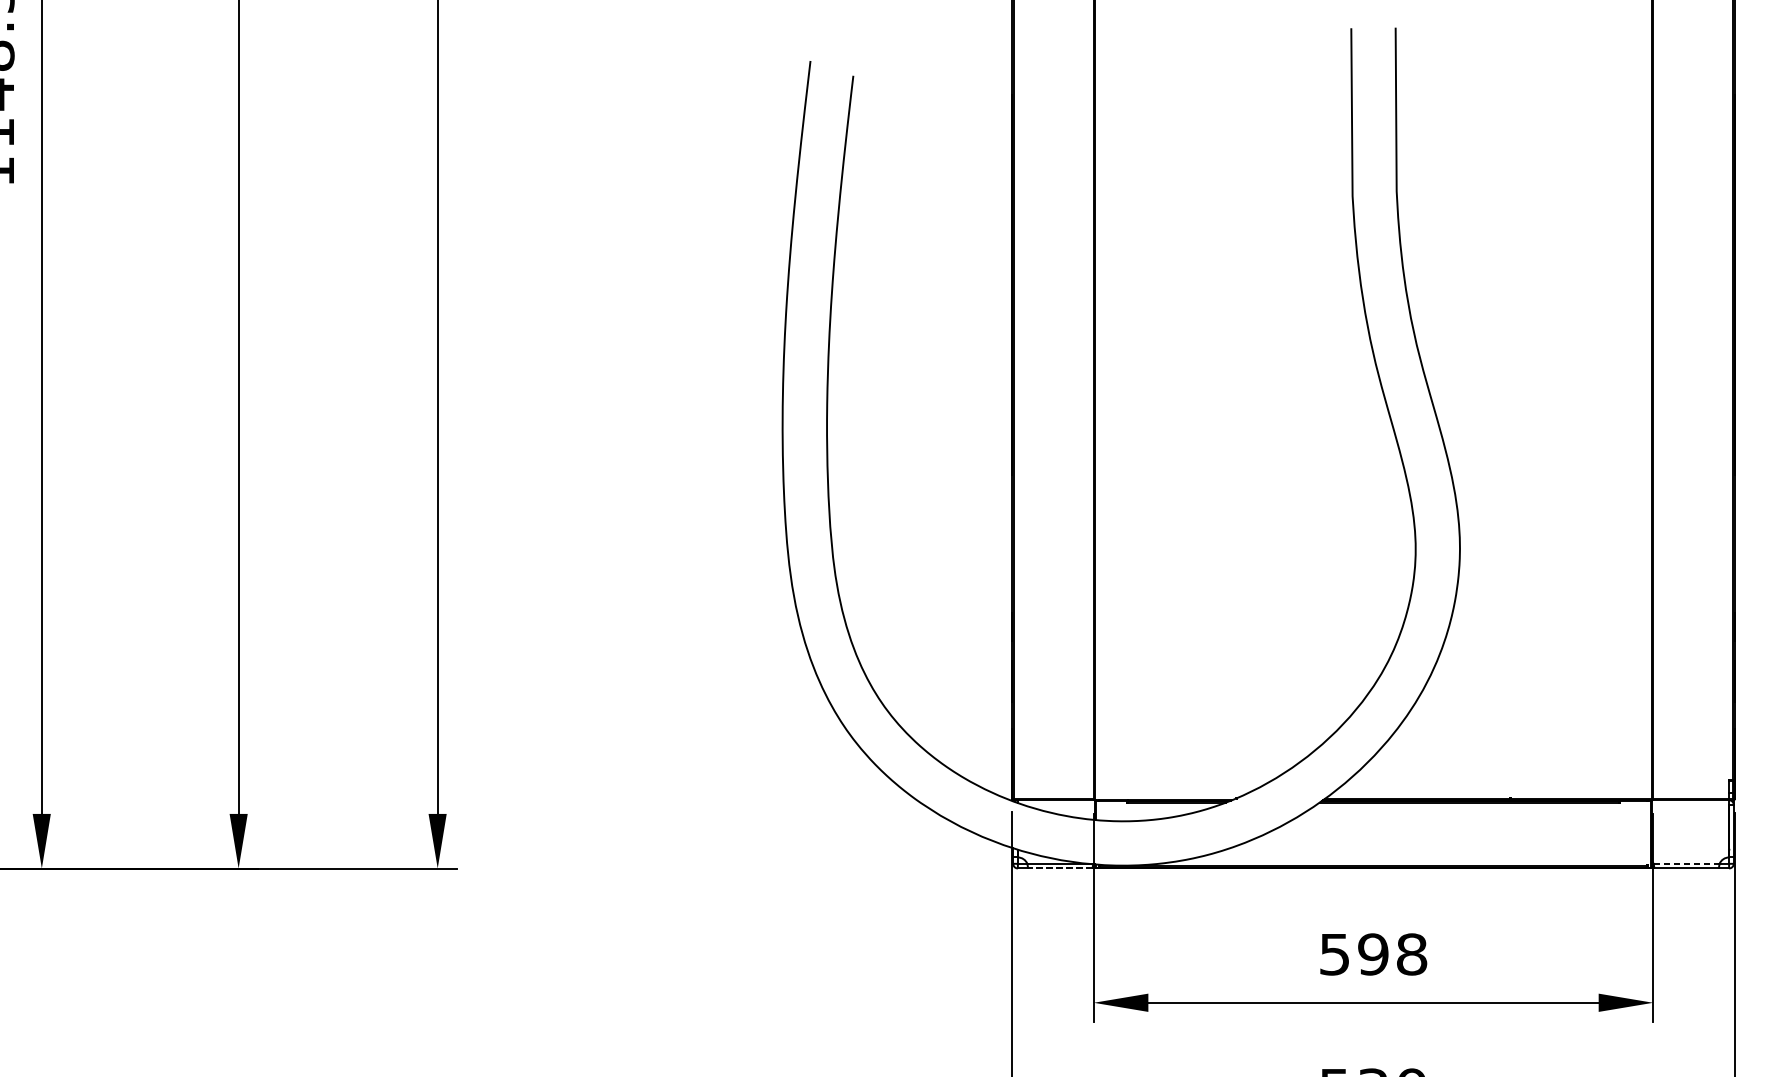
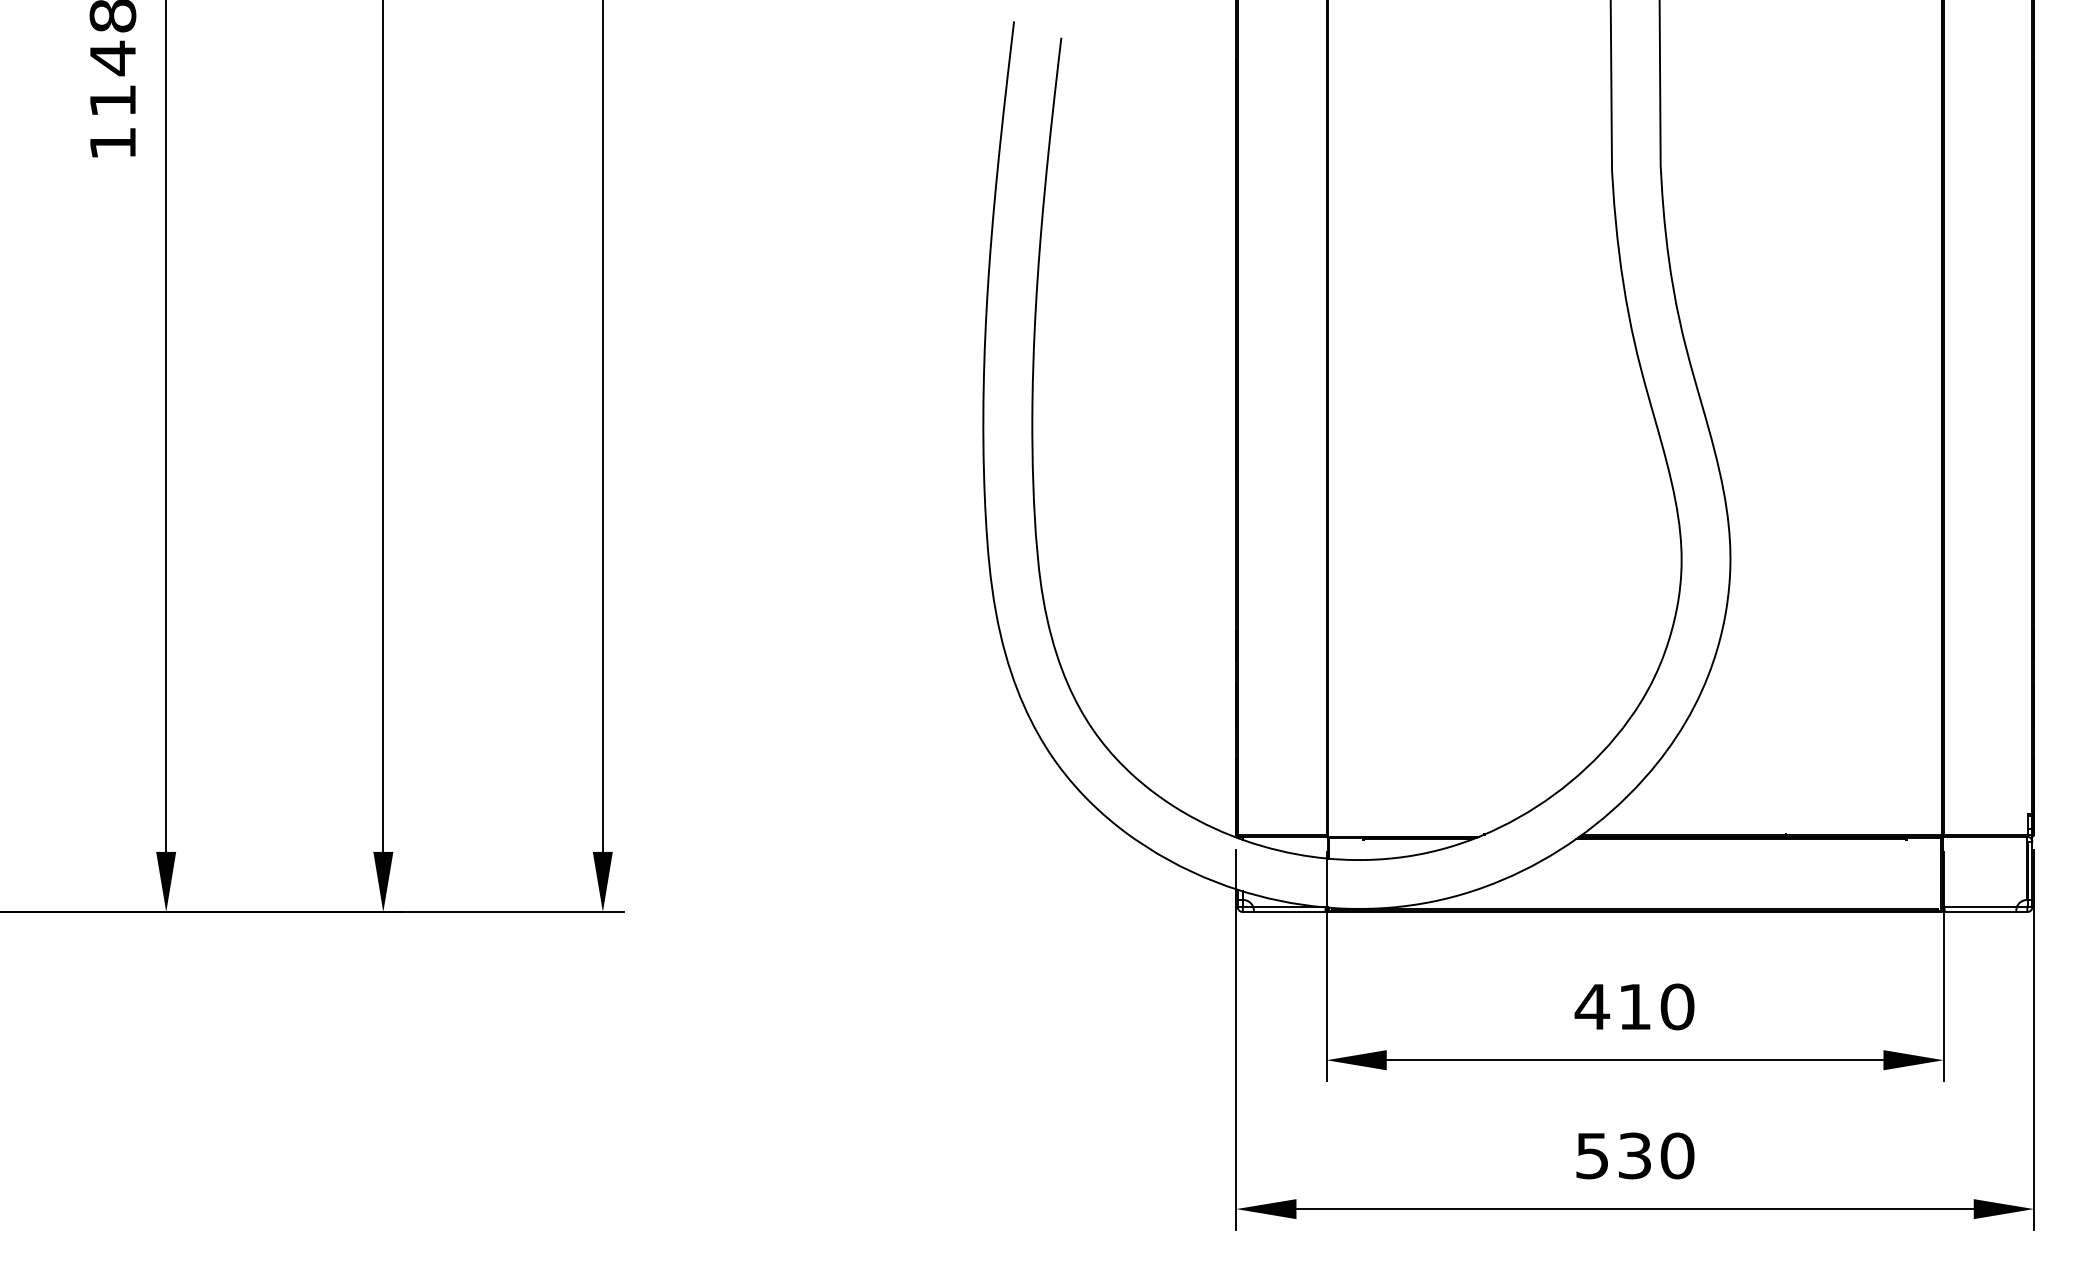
line: (1687, 863) -> (1981, 906), dashed -> solid
line: (1060, 868) -> (1289, 912), dashed -> solid
text: (1372, 954) -> (1634, 1006), 598 -> 410

